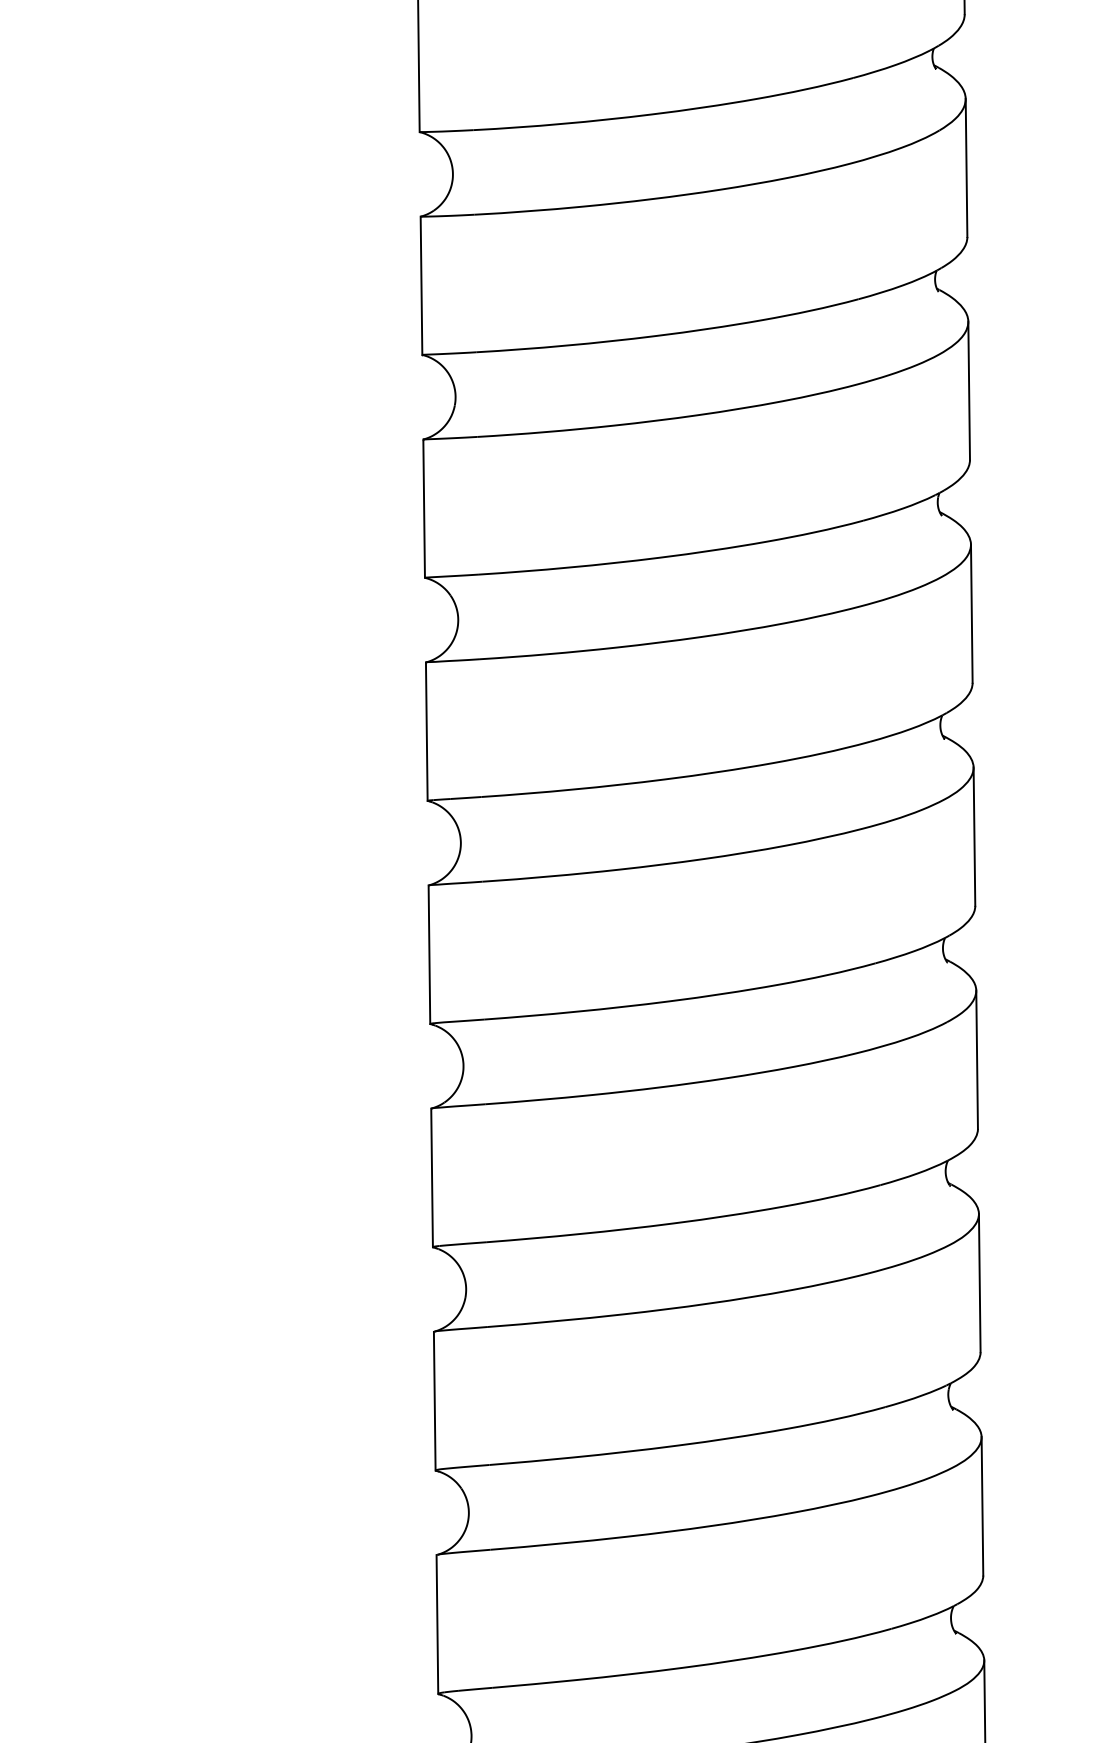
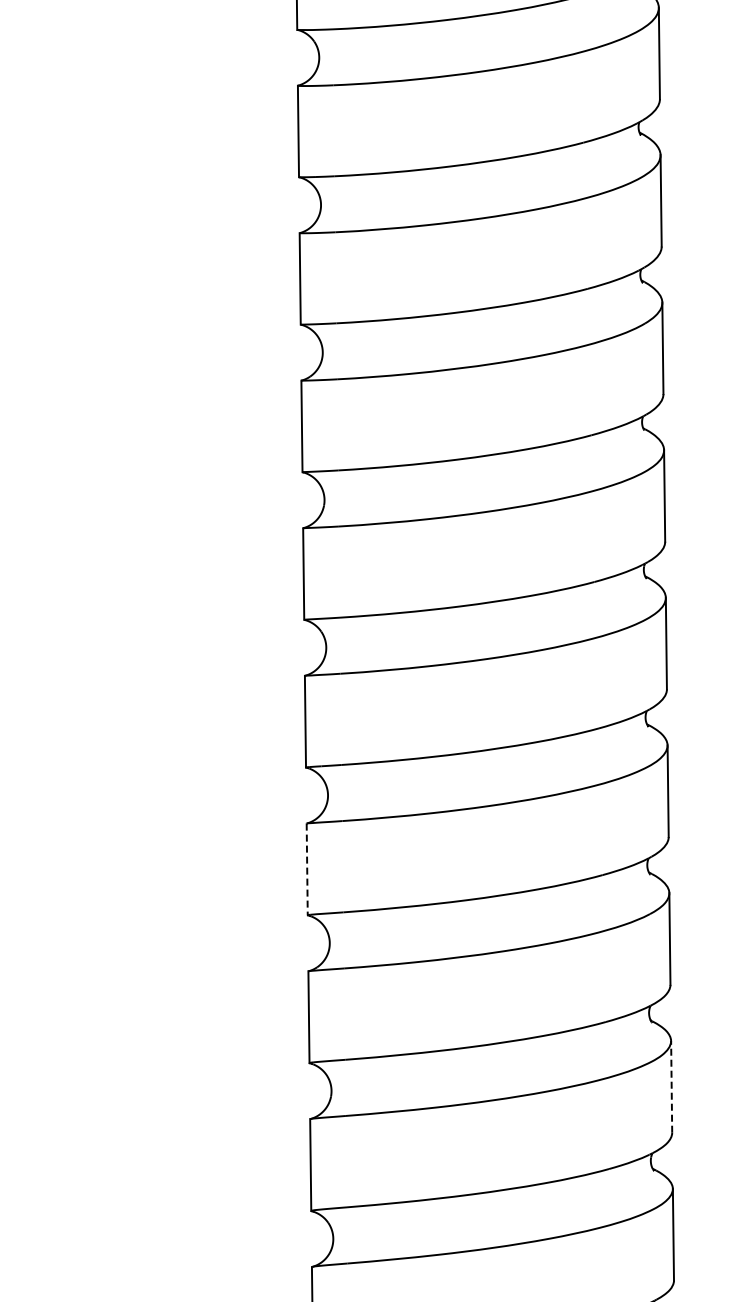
line: (429, 954) -> (307, 869), solid -> dashed
line: (979, 1282) -> (671, 1086), solid -> dashed

